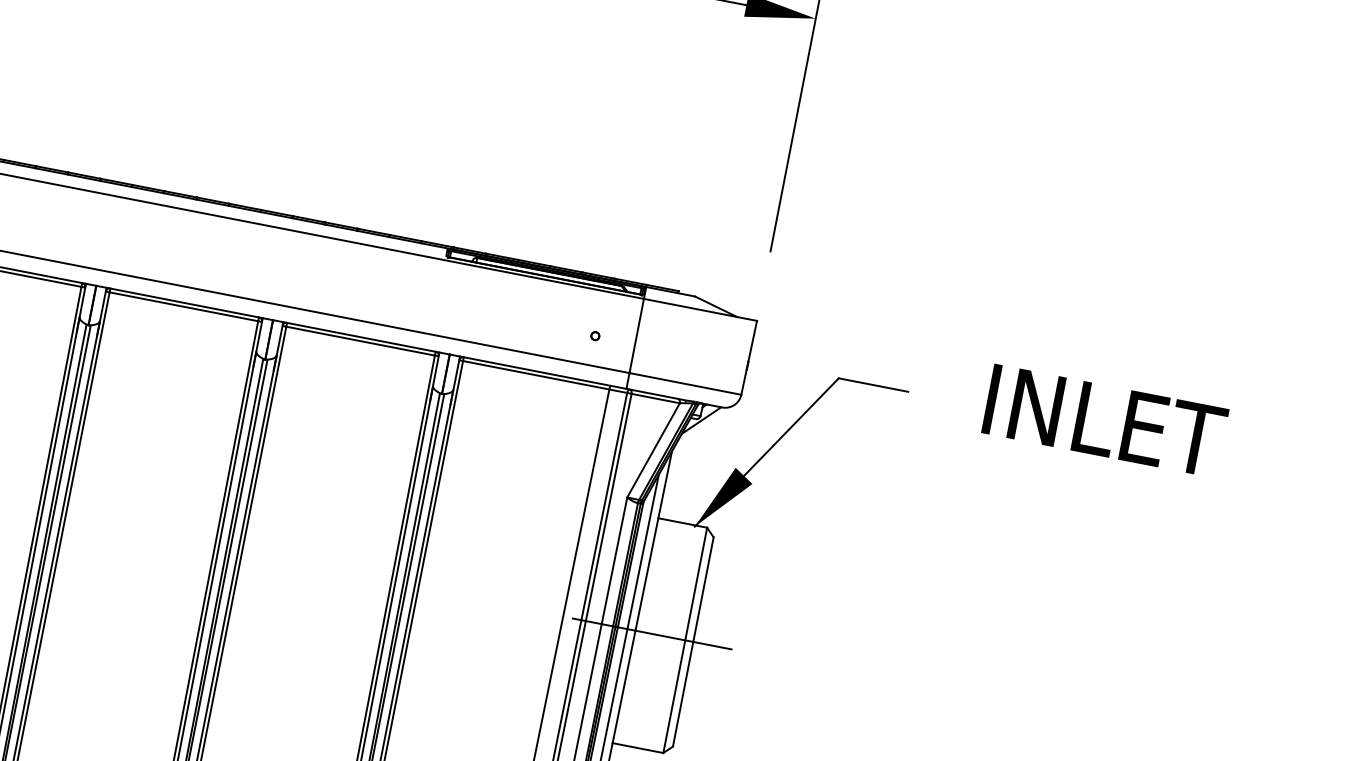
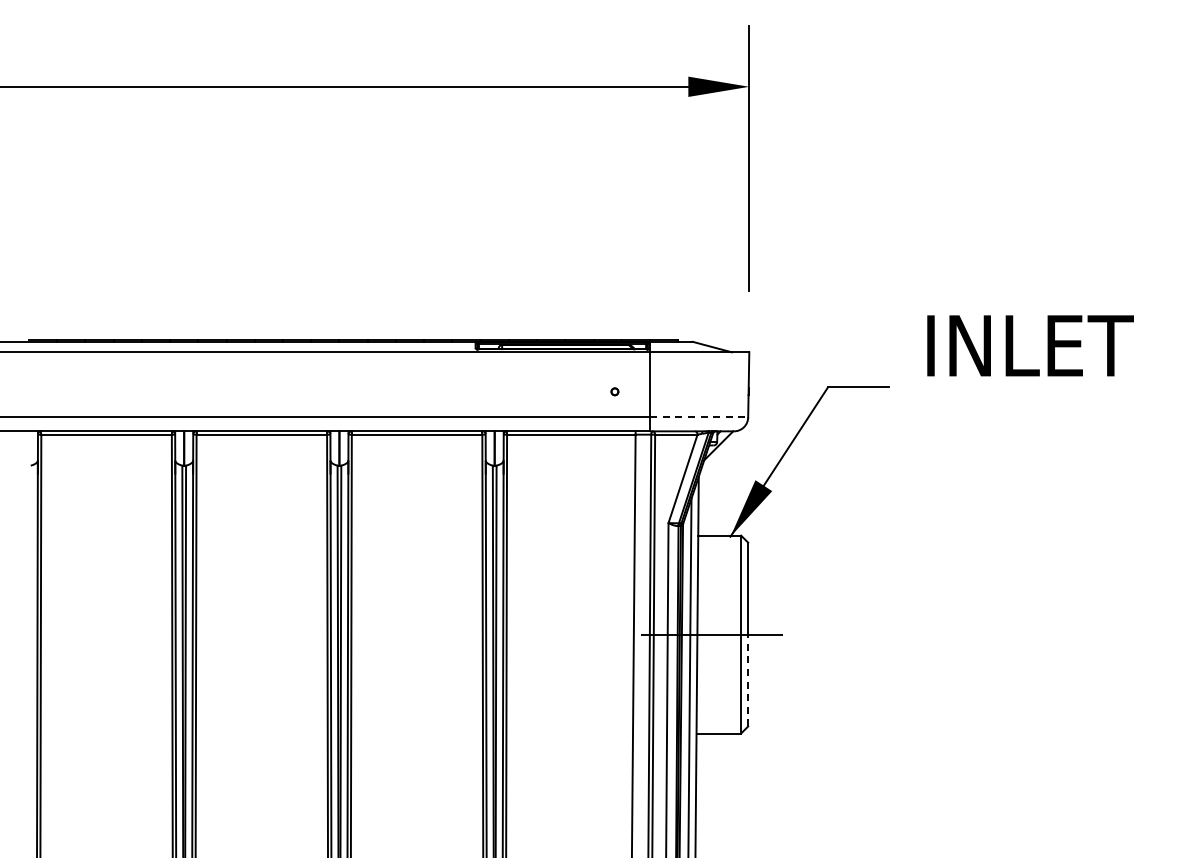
line: (685, 384) -> (699, 417), solid -> dashed
text: (1105, 420) -> (1030, 345), moved
line: (683, 694) -> (748, 680), solid -> dashed

